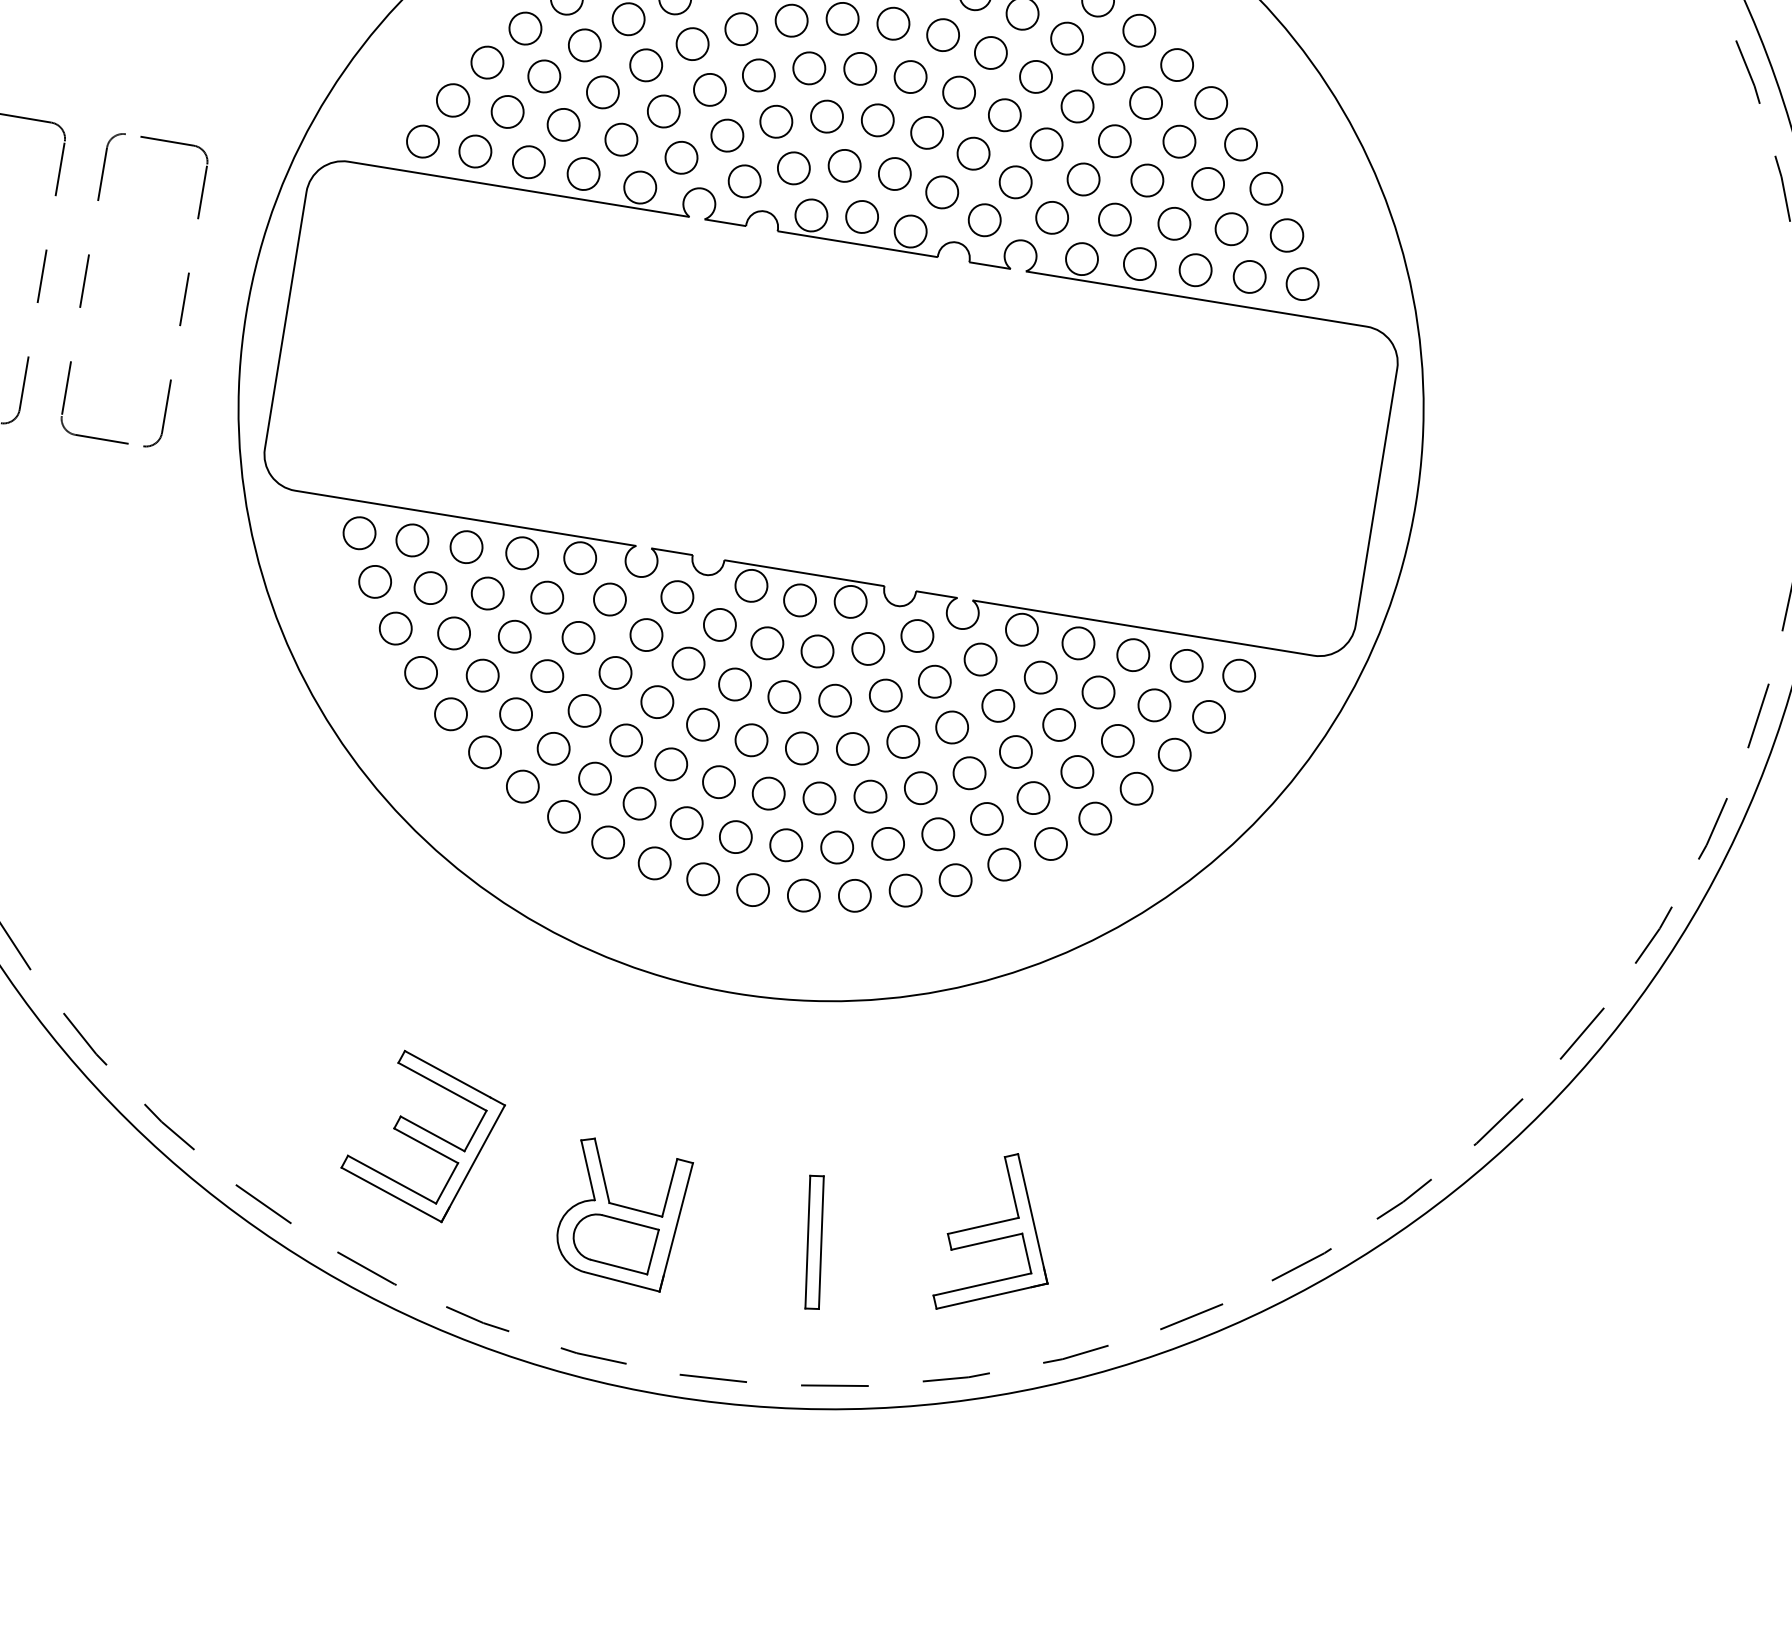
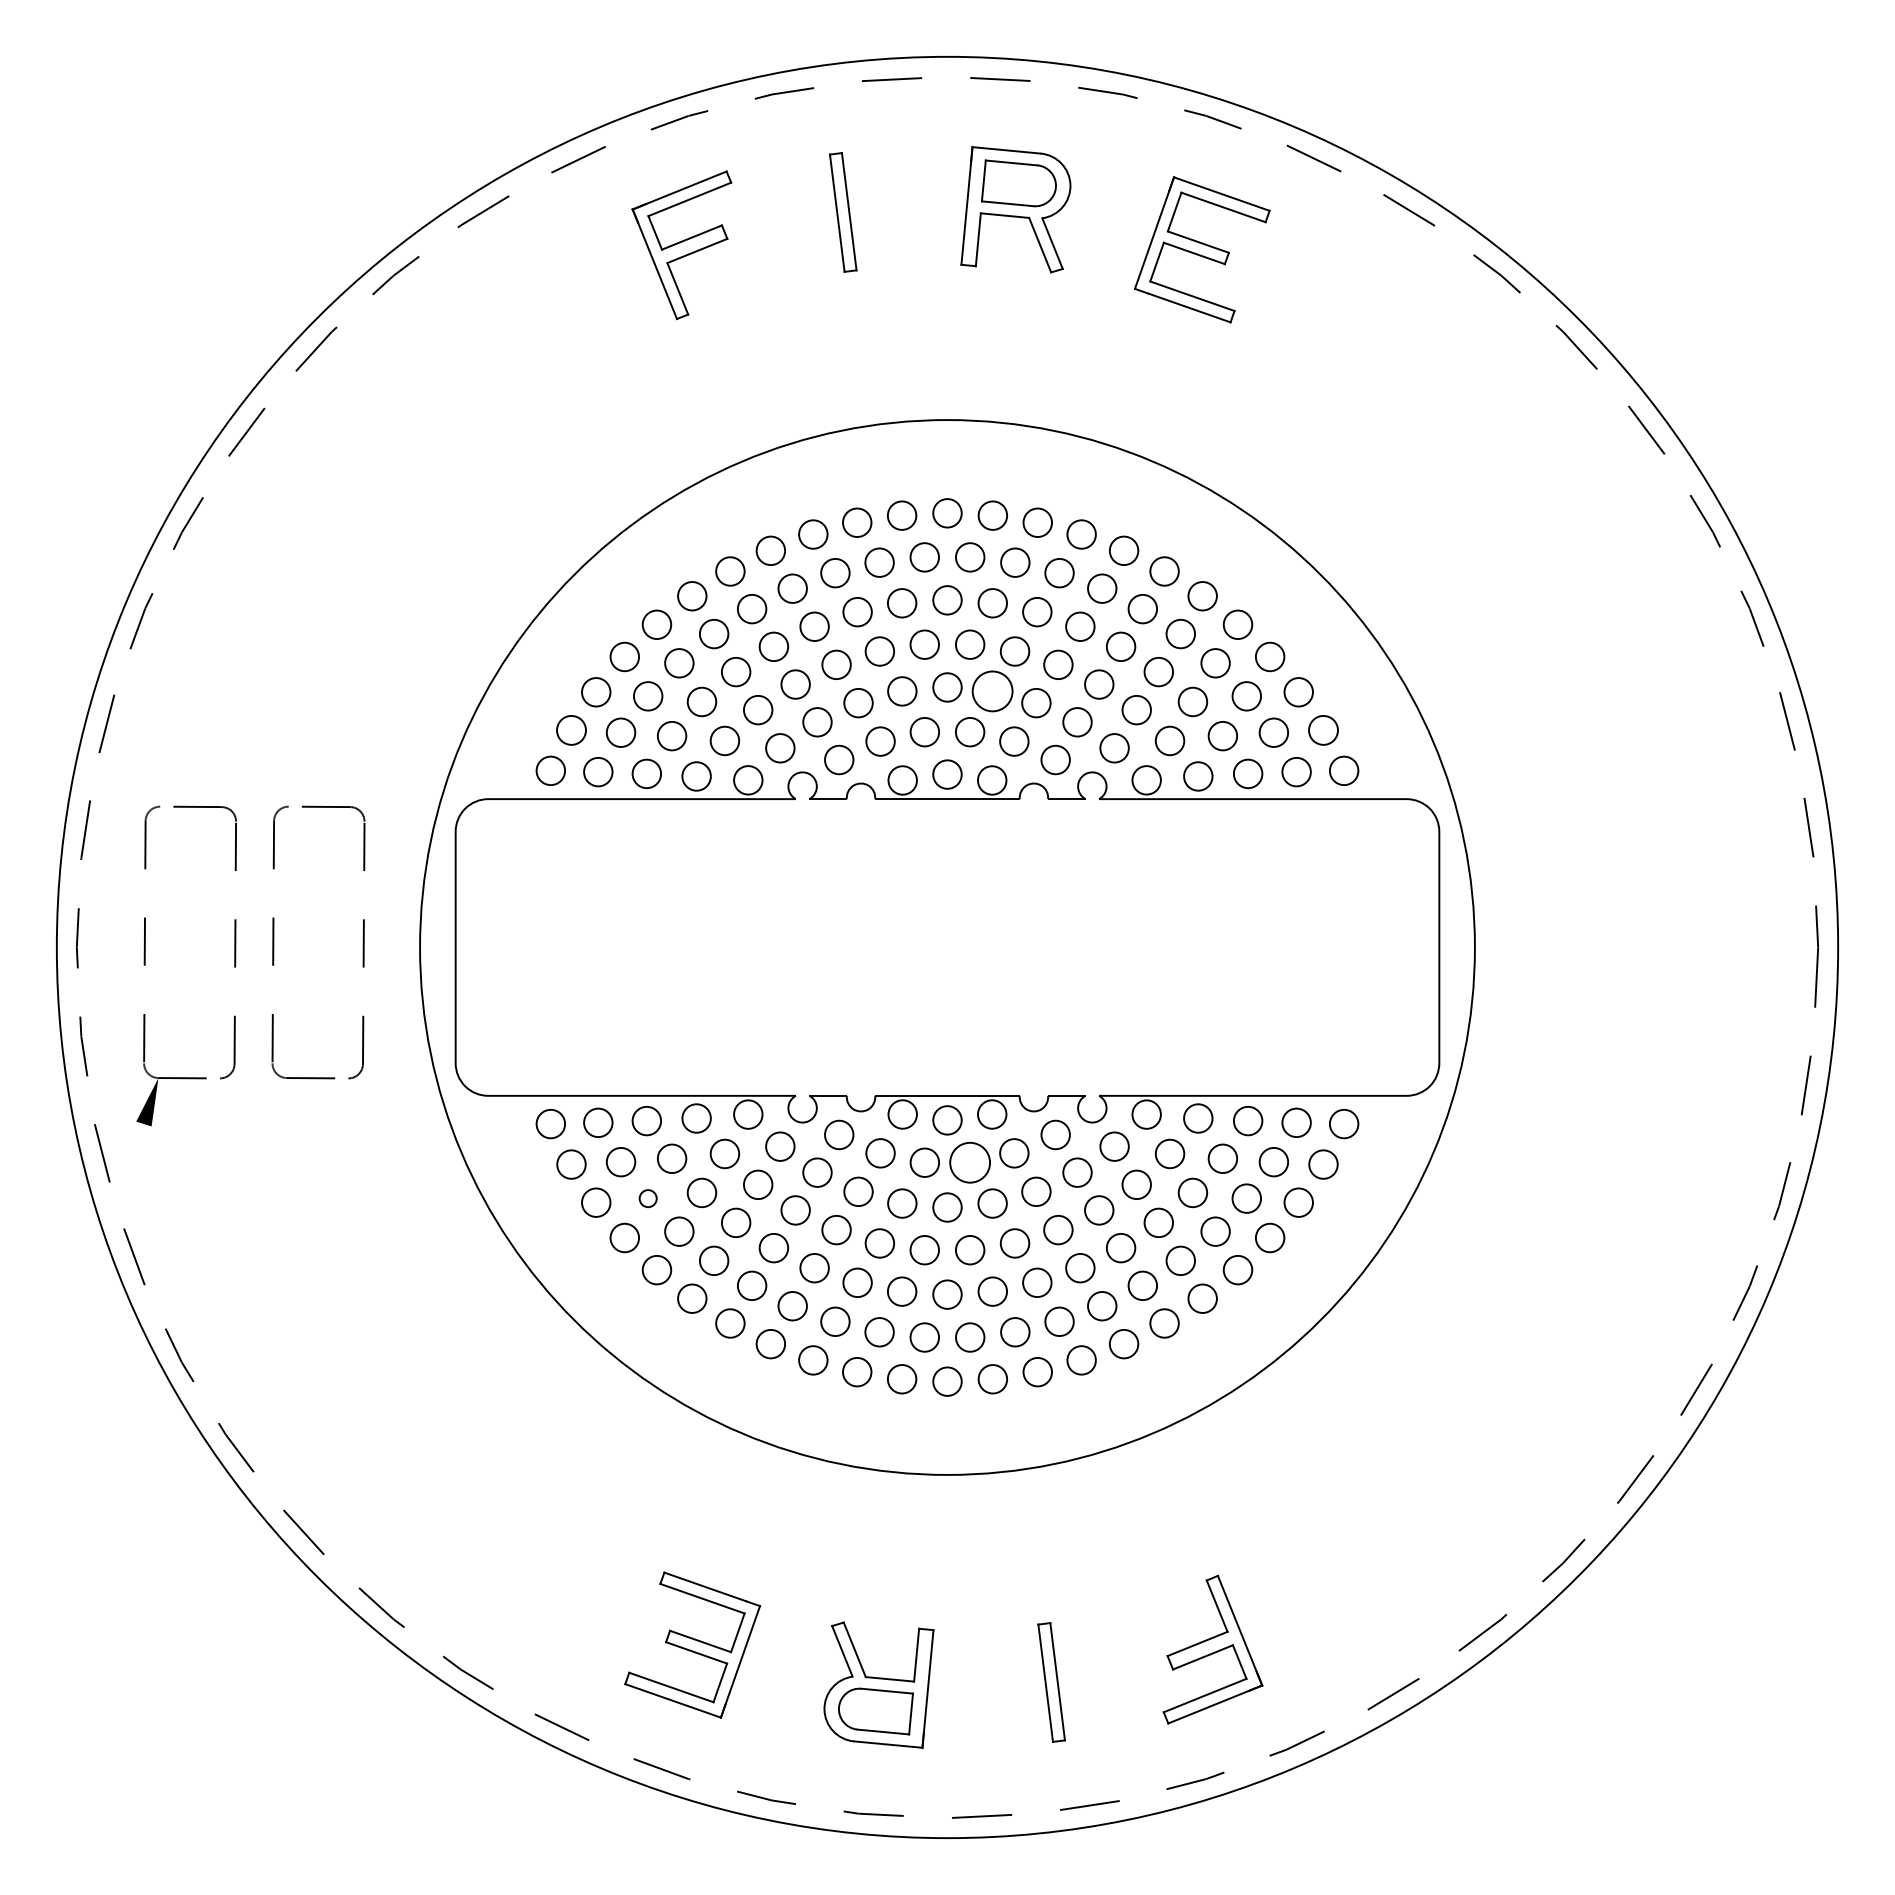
circle: (926, 132) -> (992, 691), size x1.4
circle: (453, 633) -> (647, 1198), size x0.6
circle: (816, 651) -> (969, 1162), size x1.4

